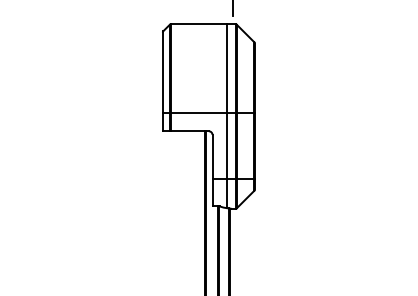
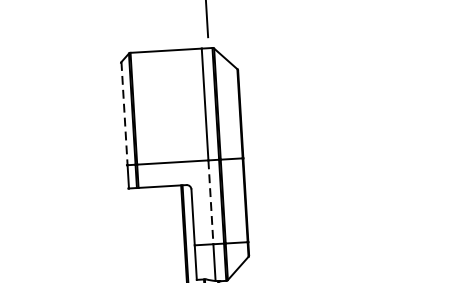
line: (163, 72) -> (124, 114), solid -> dashed
line: (227, 146) -> (211, 202), solid -> dashed

